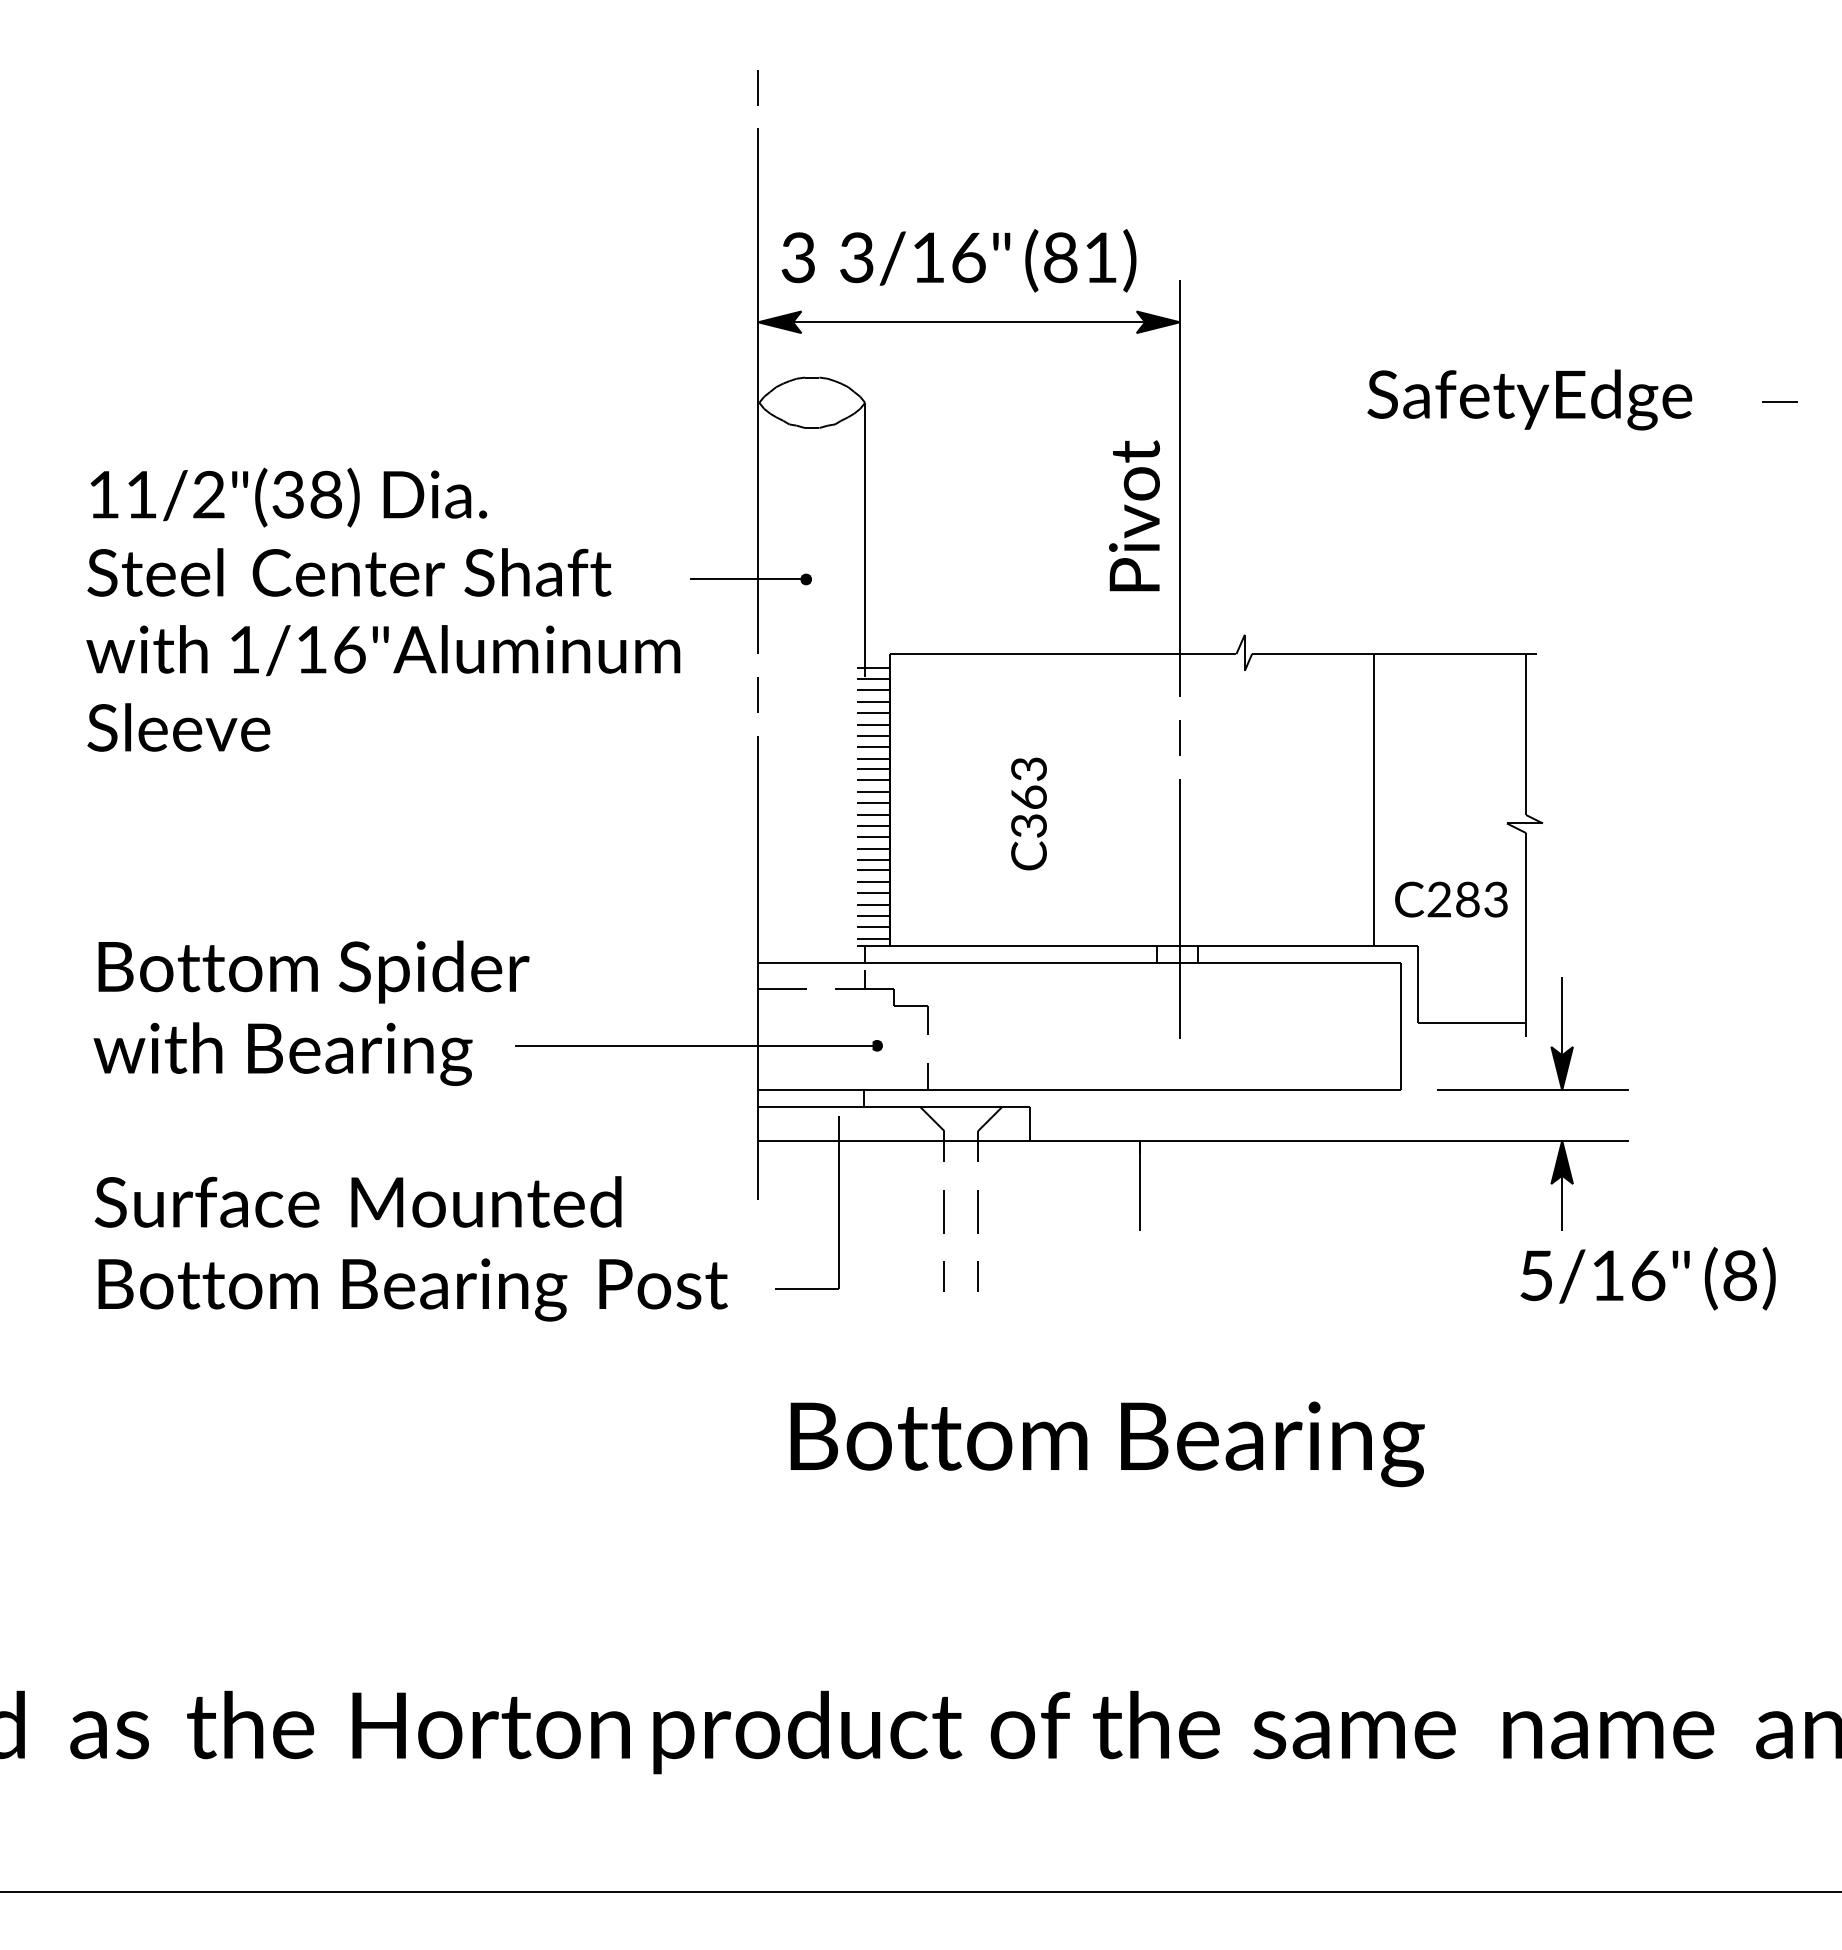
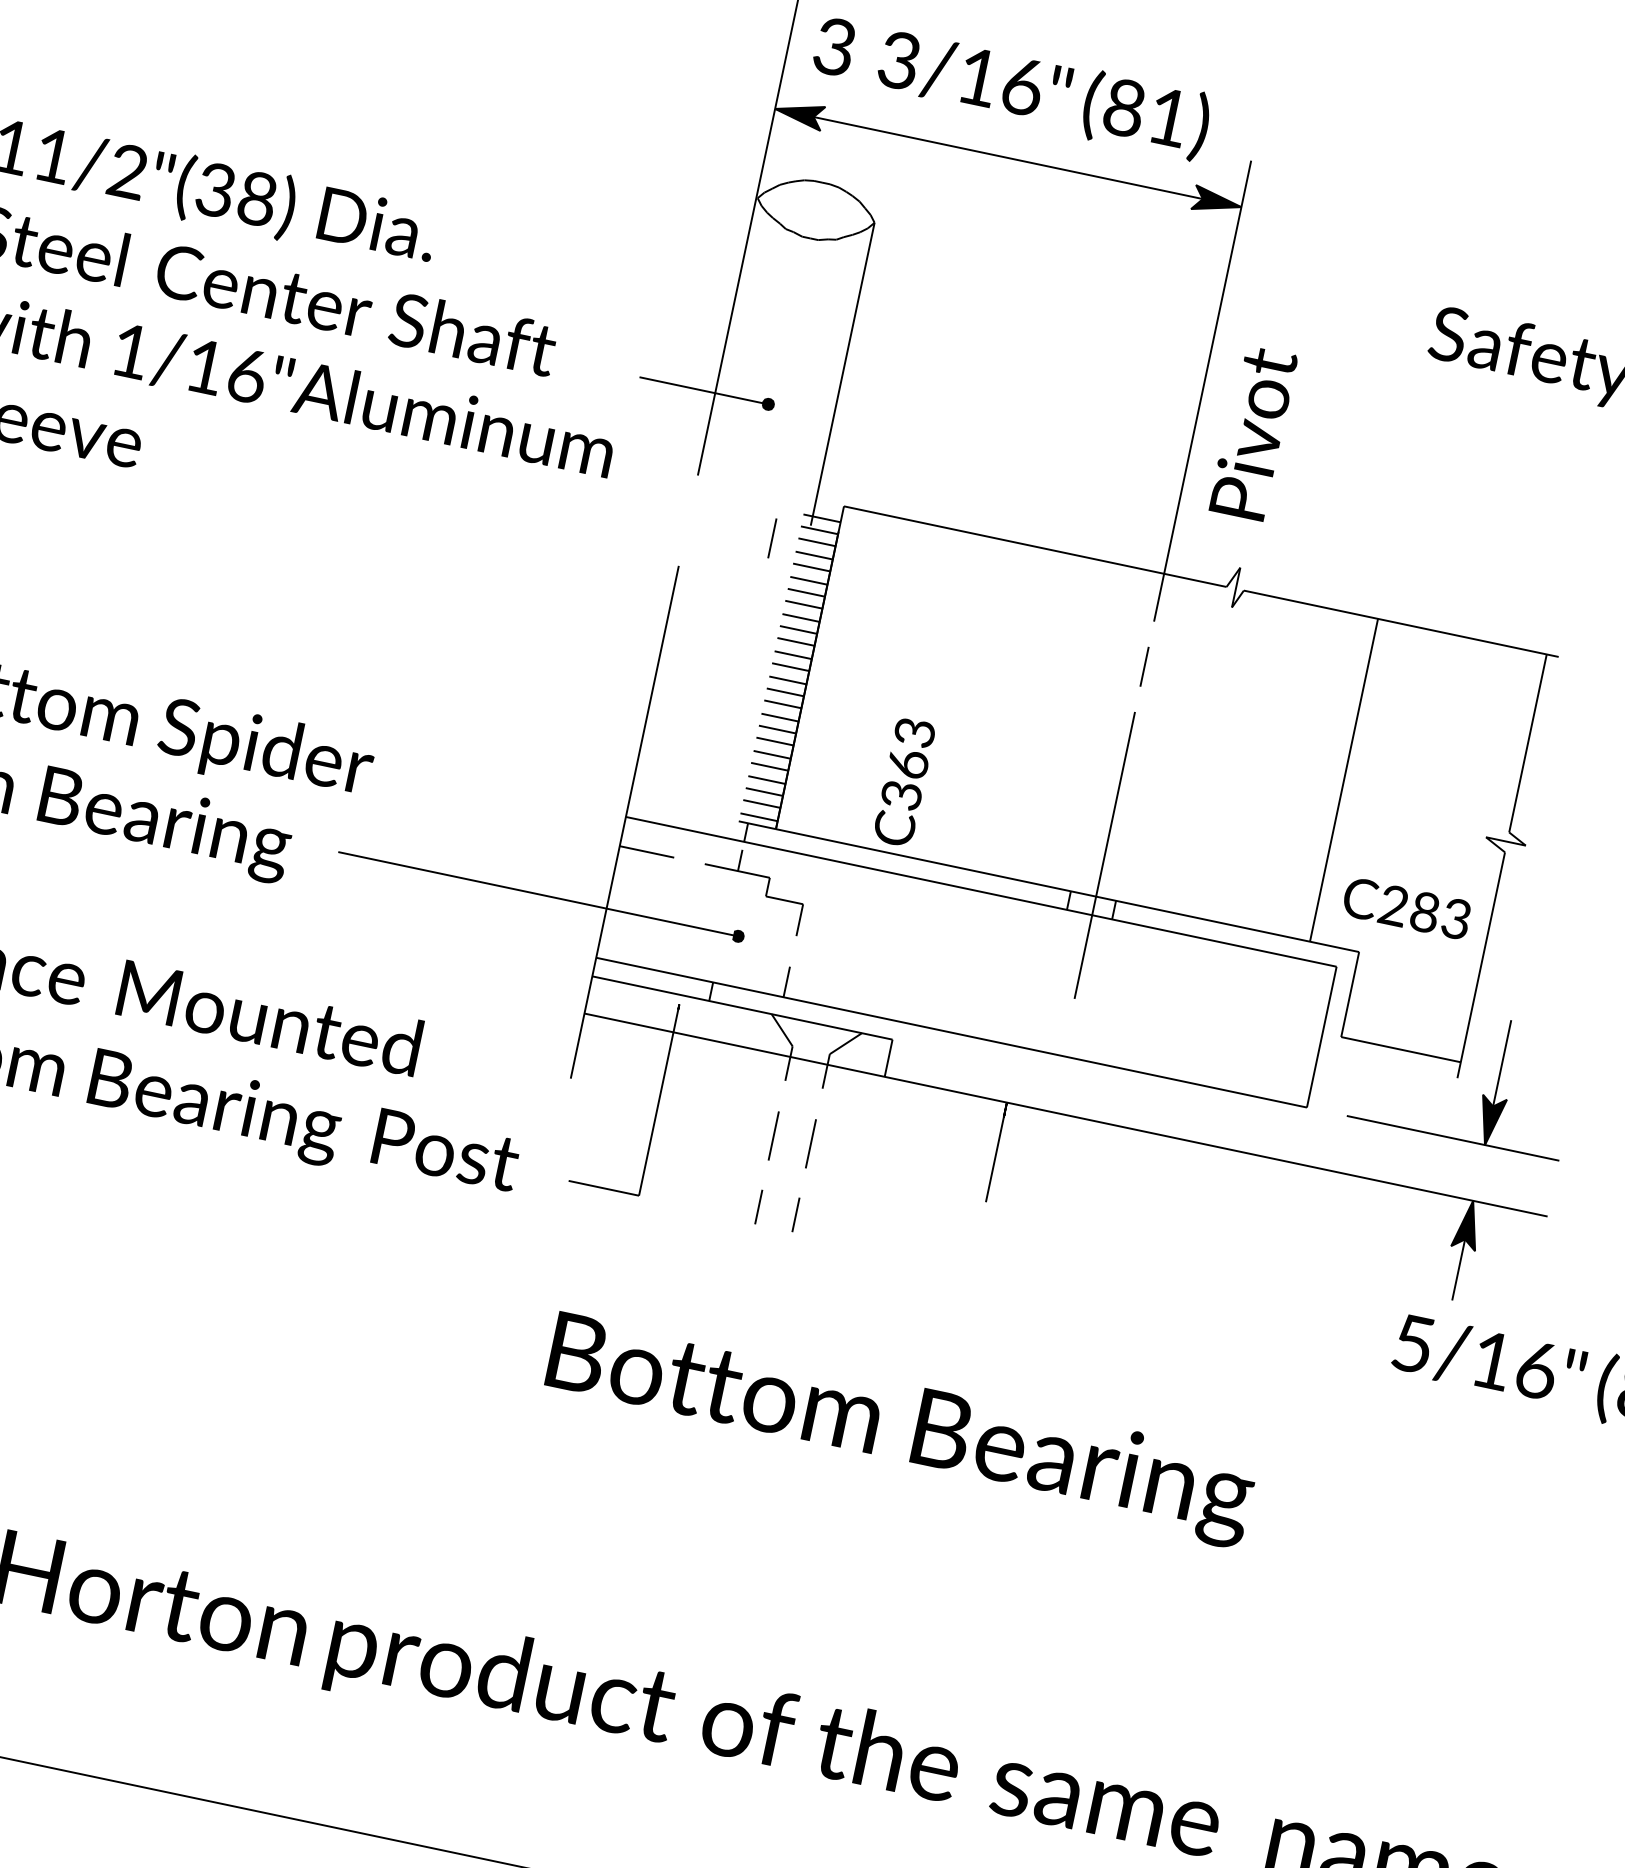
text: (1134, 515) -> (1253, 432), moved
line: (757, 694) -> (771, 537), moved
text: (1028, 813) -> (903, 781), moved

